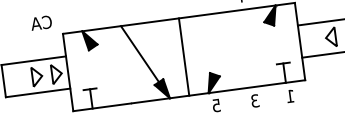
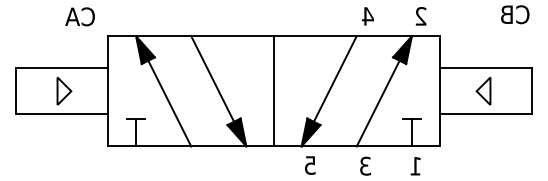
line: (225, 42) -> (334, 78), added
line: (257, 55) -> (377, 103), added
part: (57, 74) -> (92, 91), removed
line: (112, 75) -> (169, 103), added

